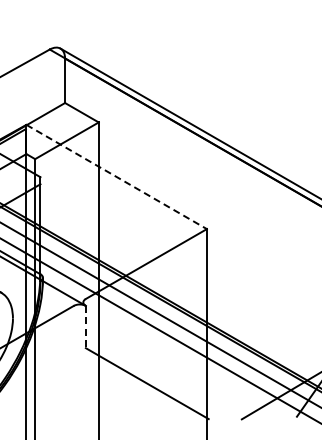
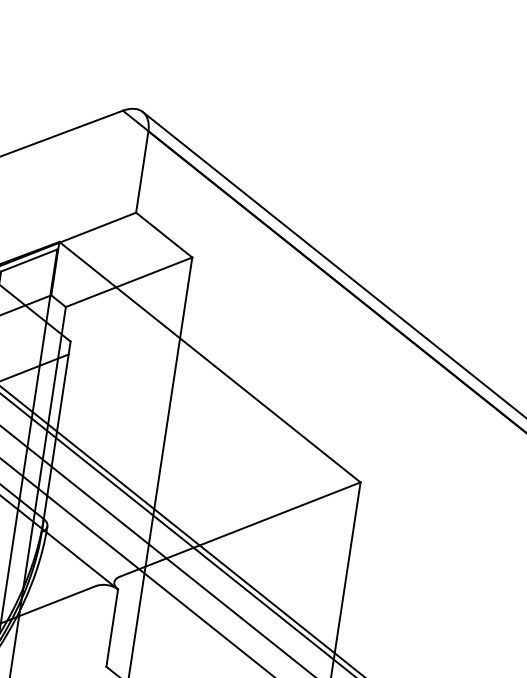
line: (117, 177) -> (211, 363), dashed -> solid
line: (85, 327) -> (111, 628), dashed -> solid

